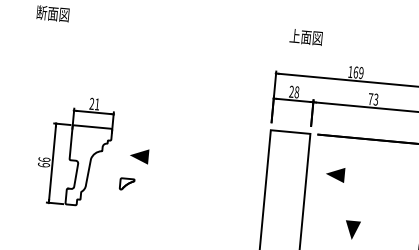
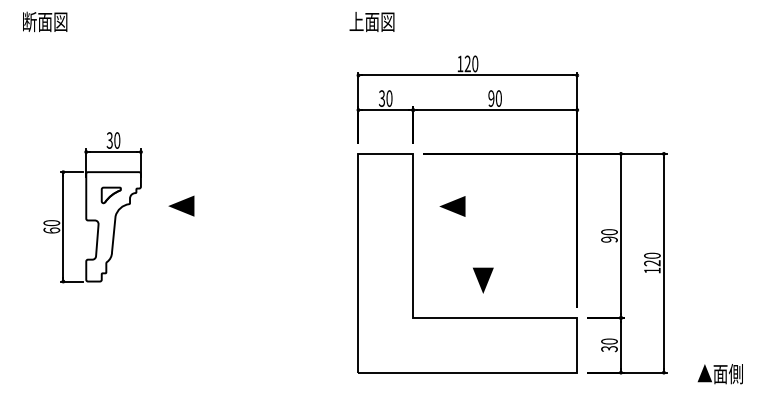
text: (305, 36) -> (371, 21), moved
text: (358, 72) -> (471, 63), 169 -> 120
text: (294, 92) -> (385, 98), 28 -> 30
text: (372, 99) -> (494, 98), 73 -> 90
text: (94, 104) -> (113, 140), 21 -> 30
text: (44, 160) -> (51, 223), 66 -> 60
part: (126, 184) -> (110, 195), moved

